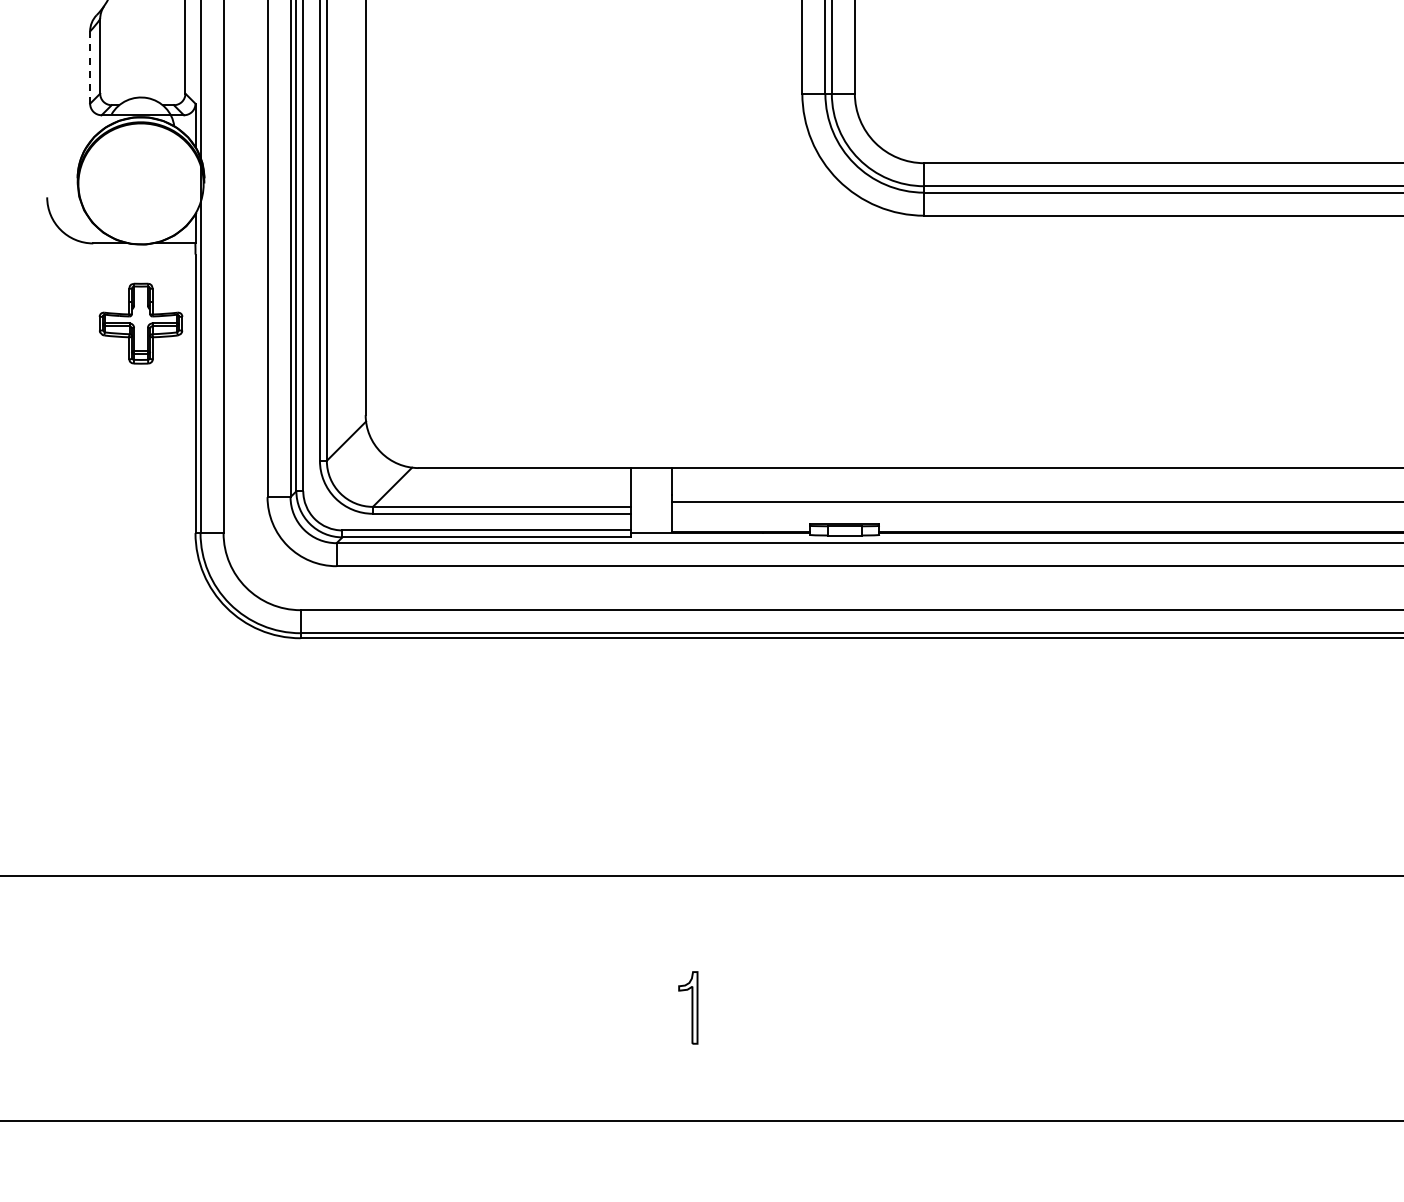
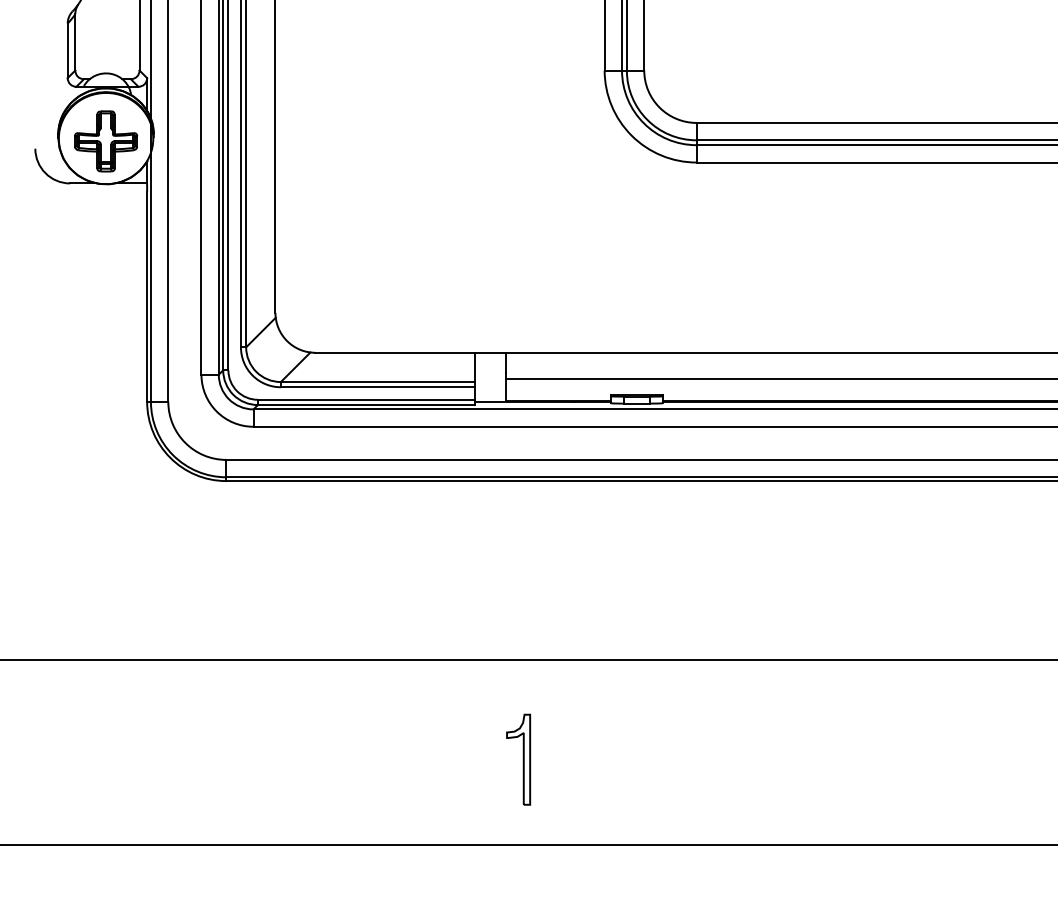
line: (90, 68) -> (67, 51), dashed -> solid
part: (140, 323) -> (105, 141), moved
part: (688, 1007) -> (518, 759), size x1.67

